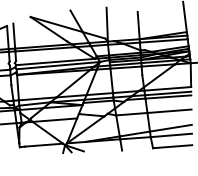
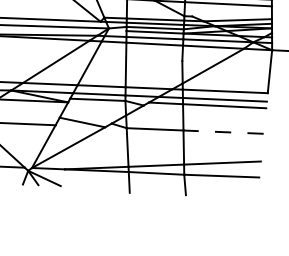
line: (169, 111) -> (223, 132), solid -> dashed
line: (172, 146) -> (221, 196), removed

